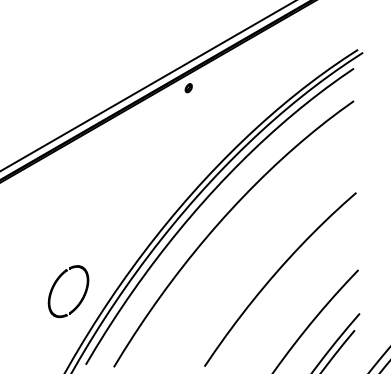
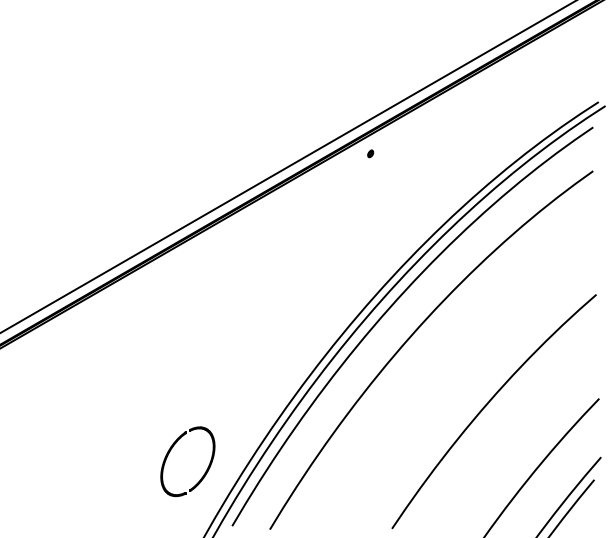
part: (188, 87) -> (370, 153), size x0.6
part: (56, 283) -> (171, 450), moved

